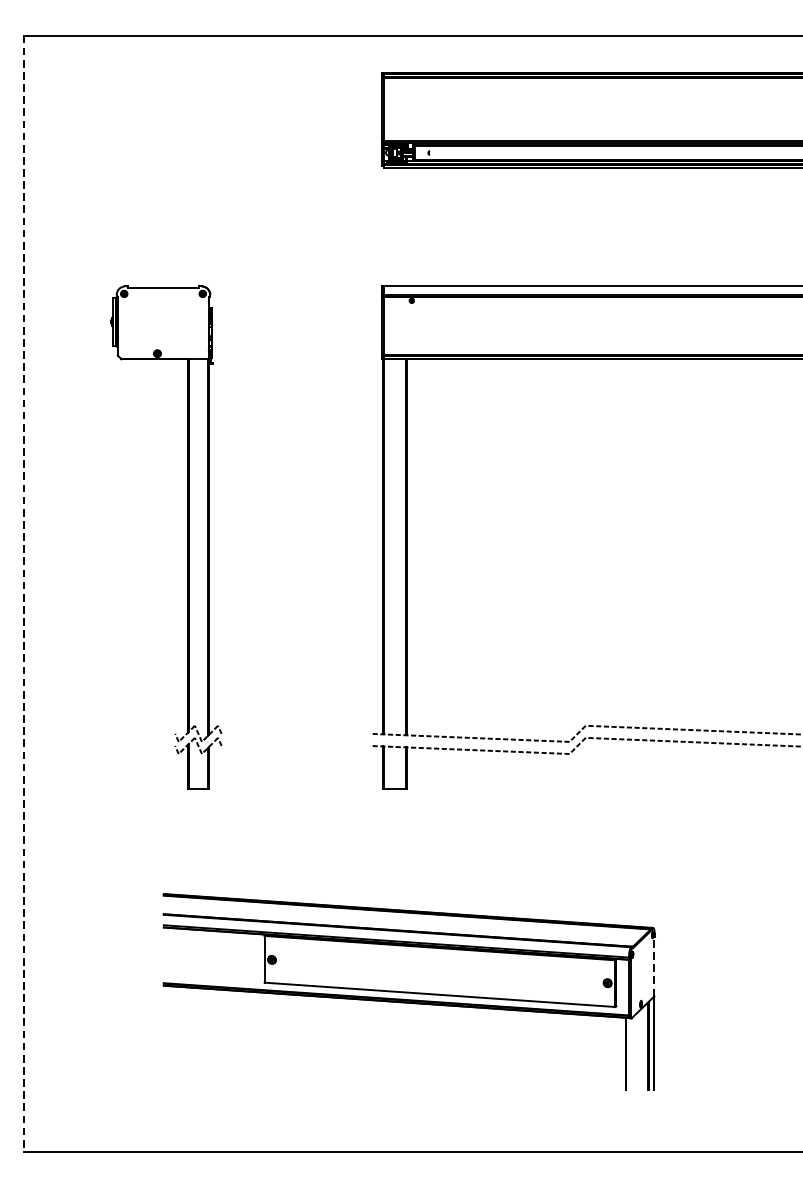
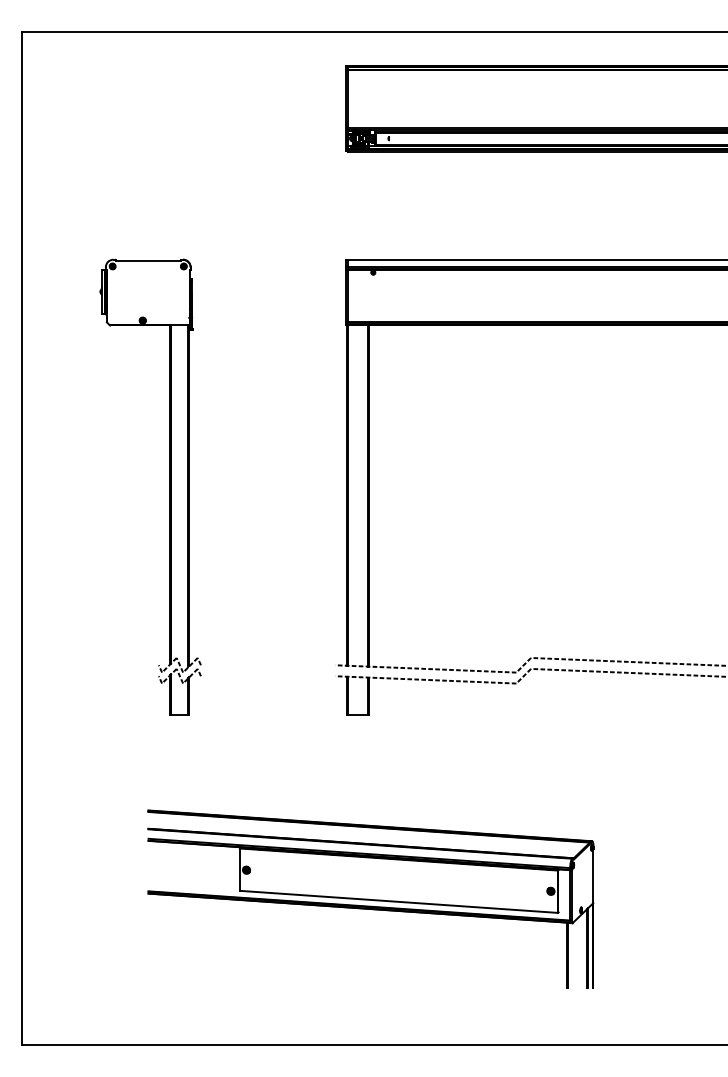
line: (23, 594) -> (21, 538), dashed -> solid
line: (654, 966) -> (593, 876), dashed -> solid

